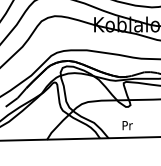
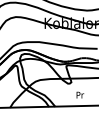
text: (127, 125) -> (80, 95), moved

